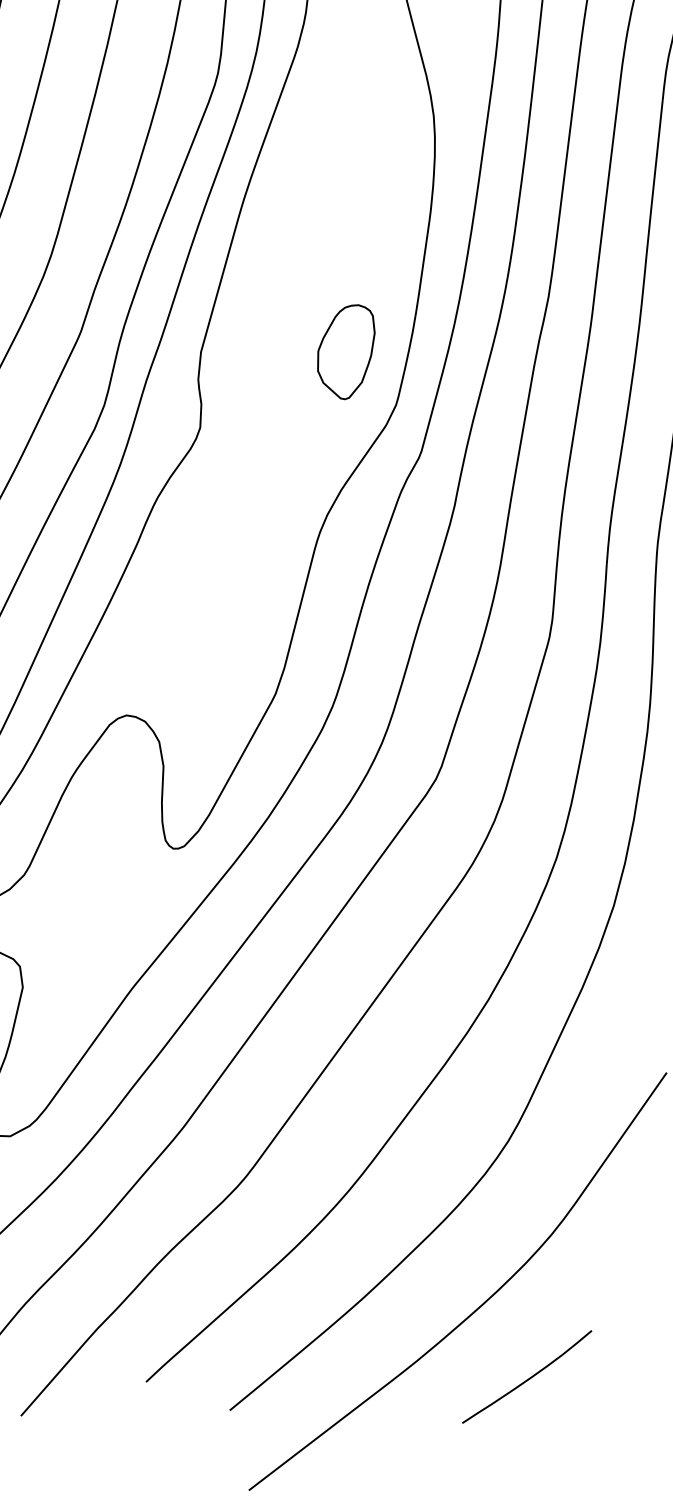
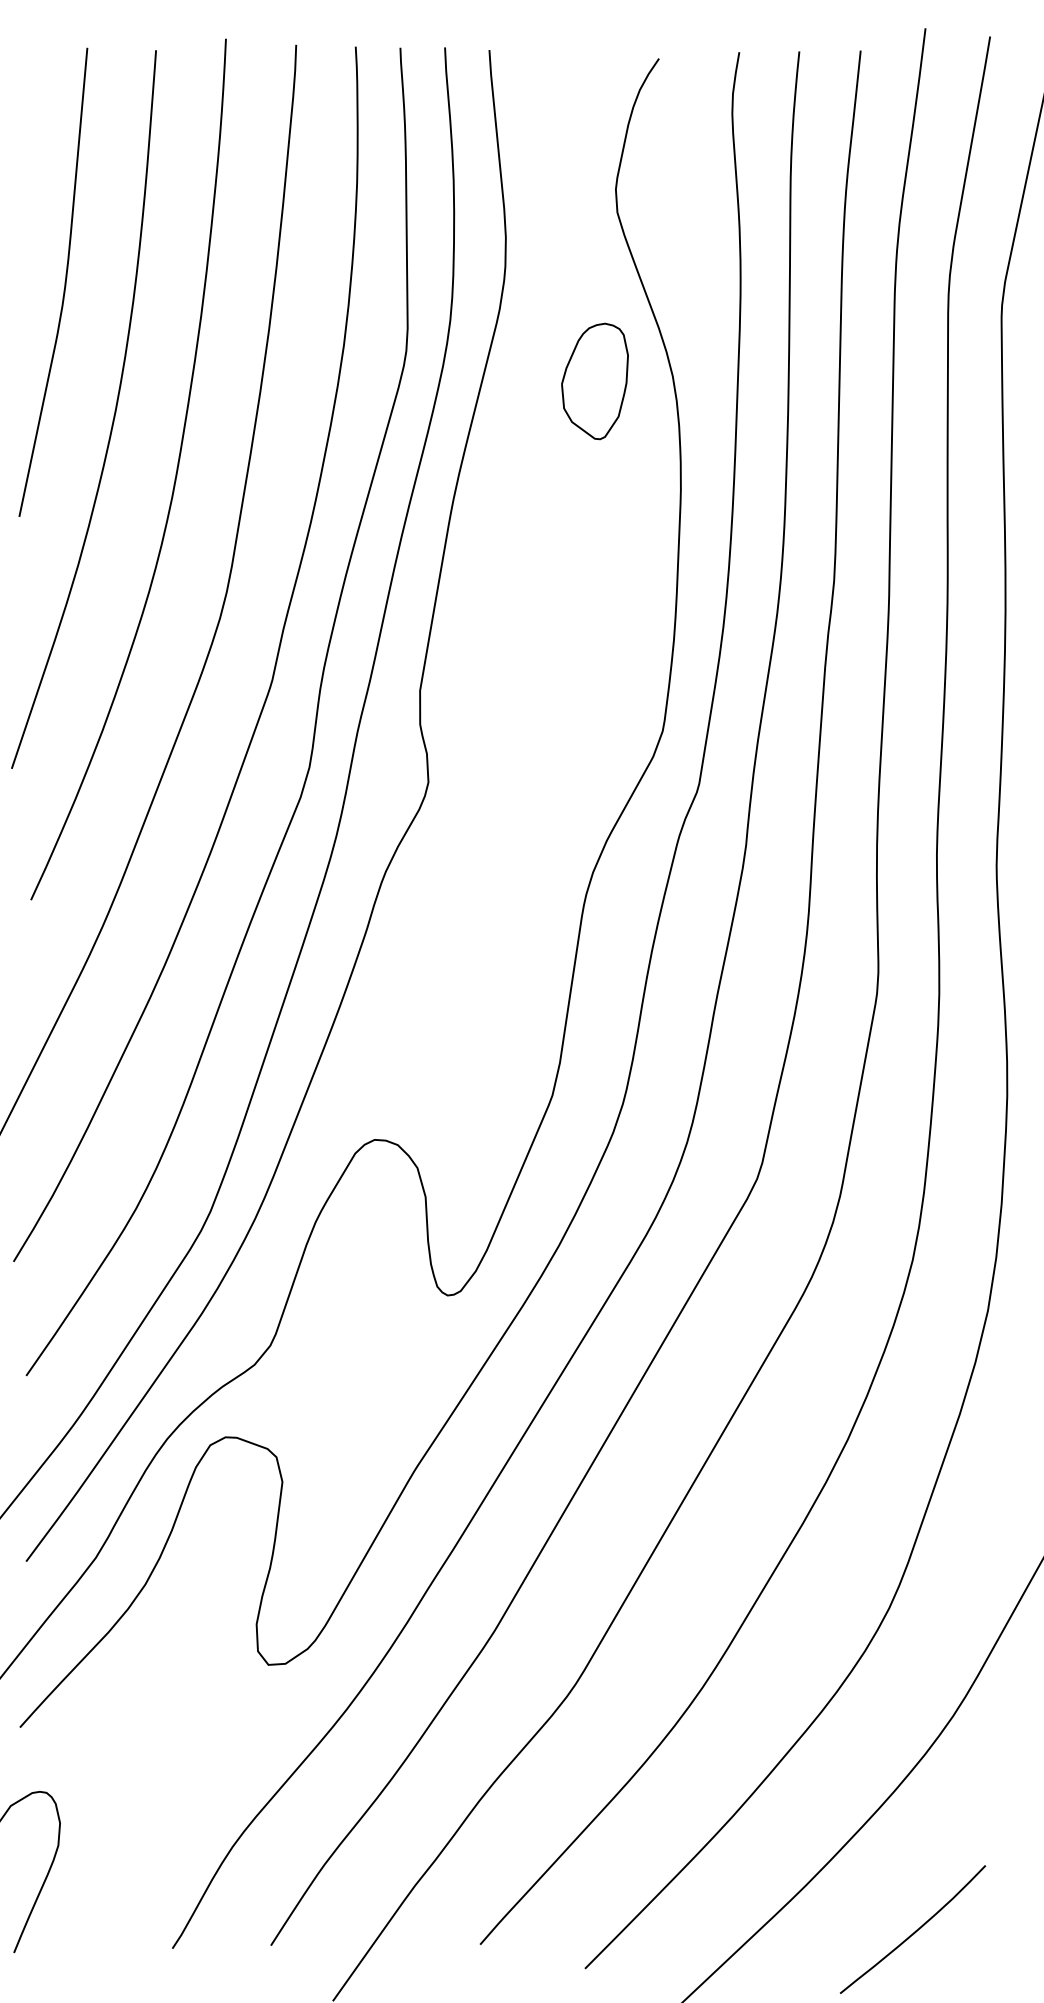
part: (345, 351) -> (594, 381), moved
curve: (529, 1377) -> (915, 1930), moved

